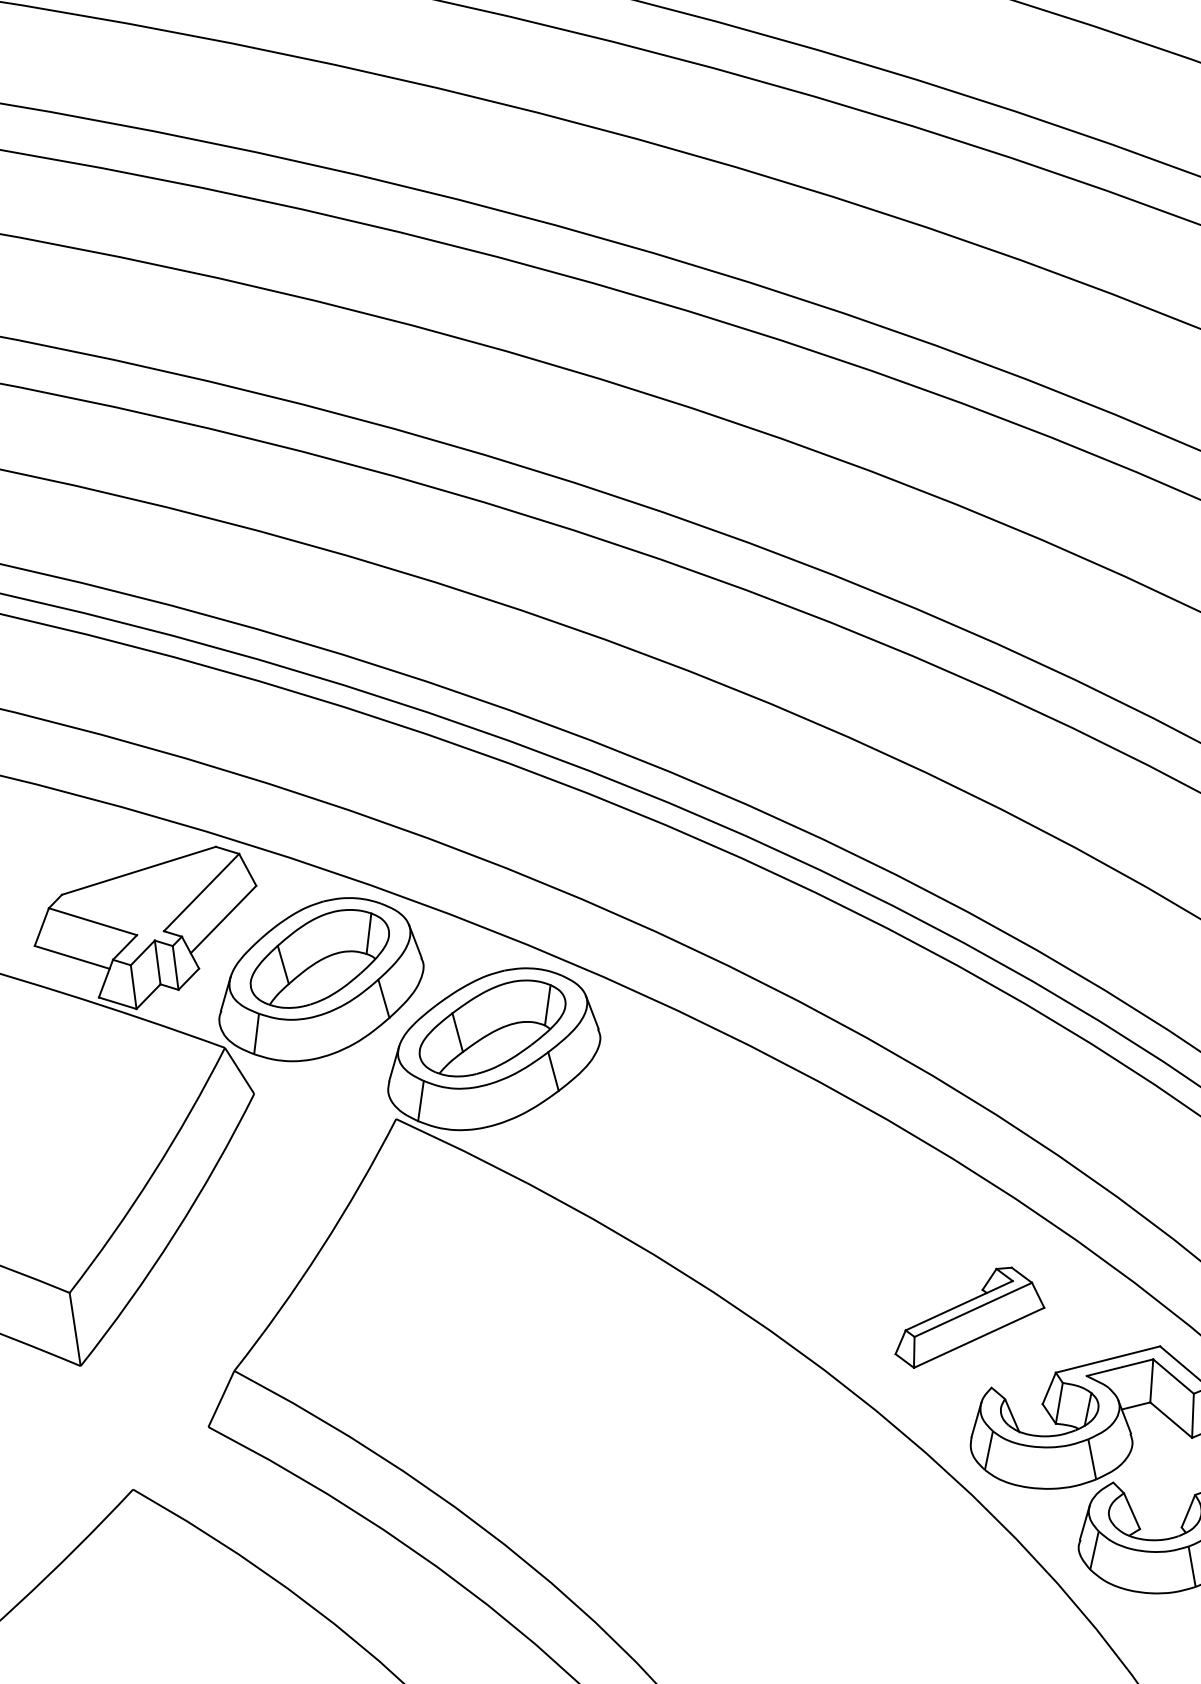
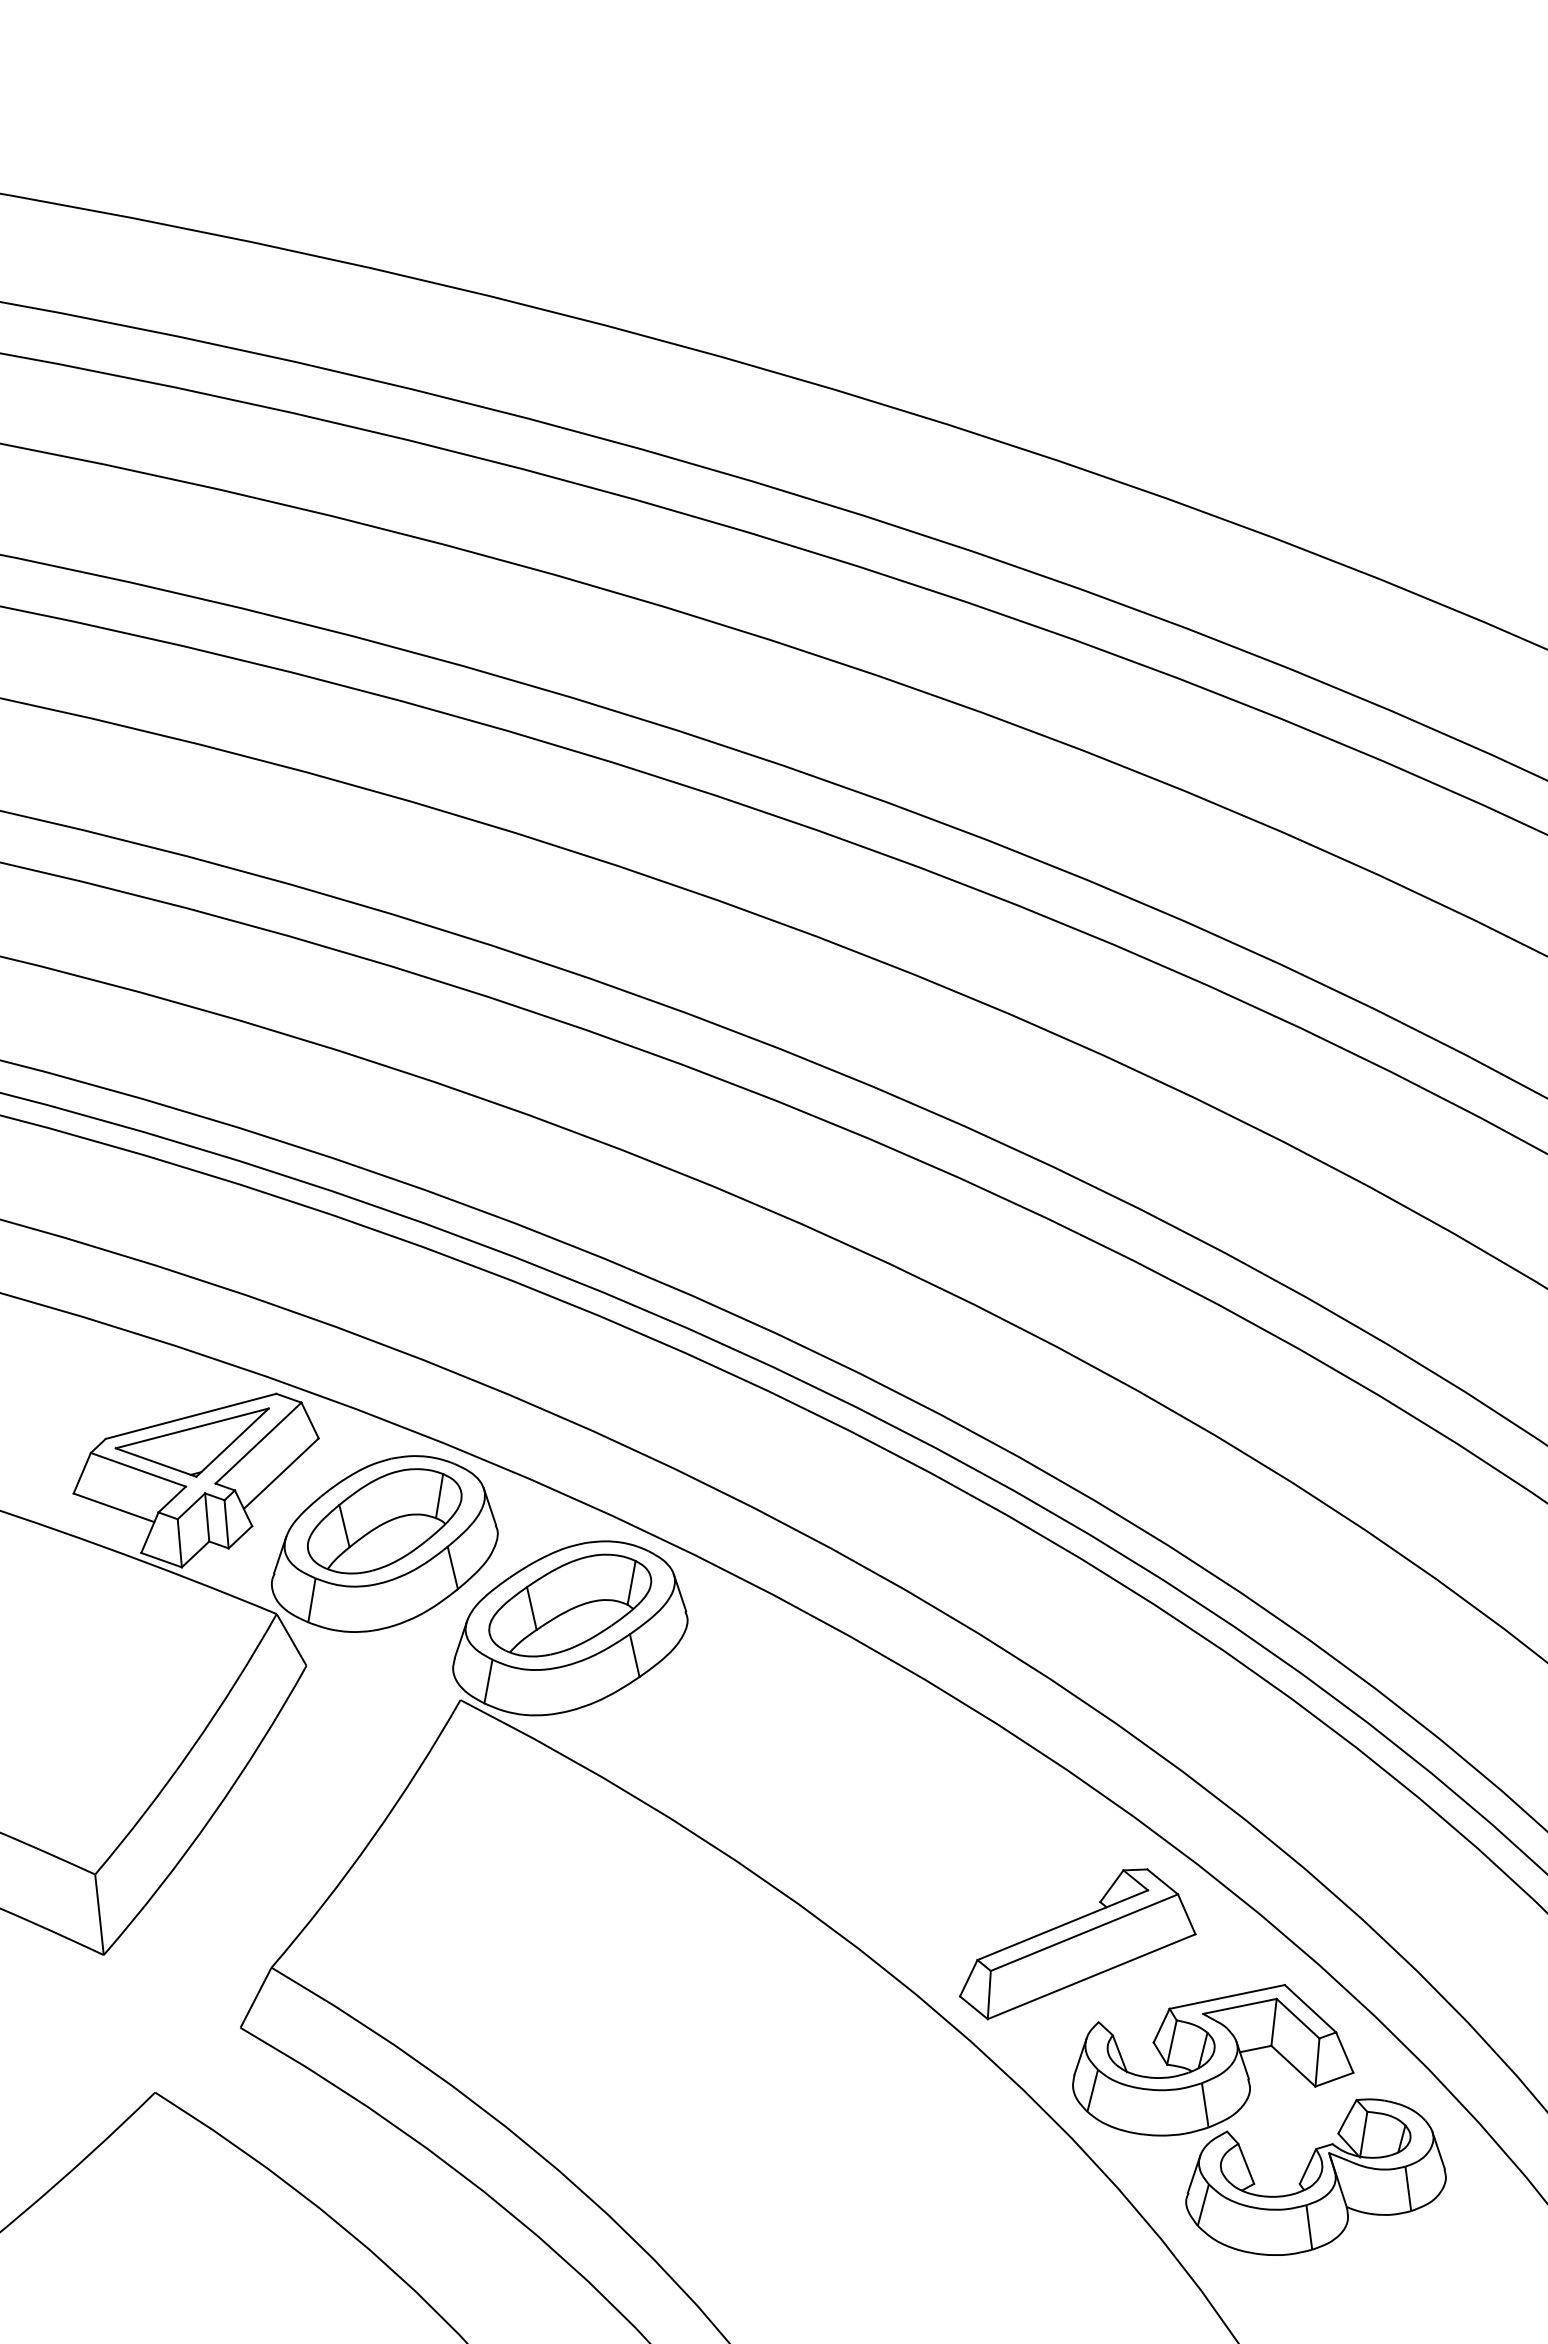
part: (140, 894) -> (191, 1442), added
part: (969, 1317) -> (1077, 1944), size x1.43

